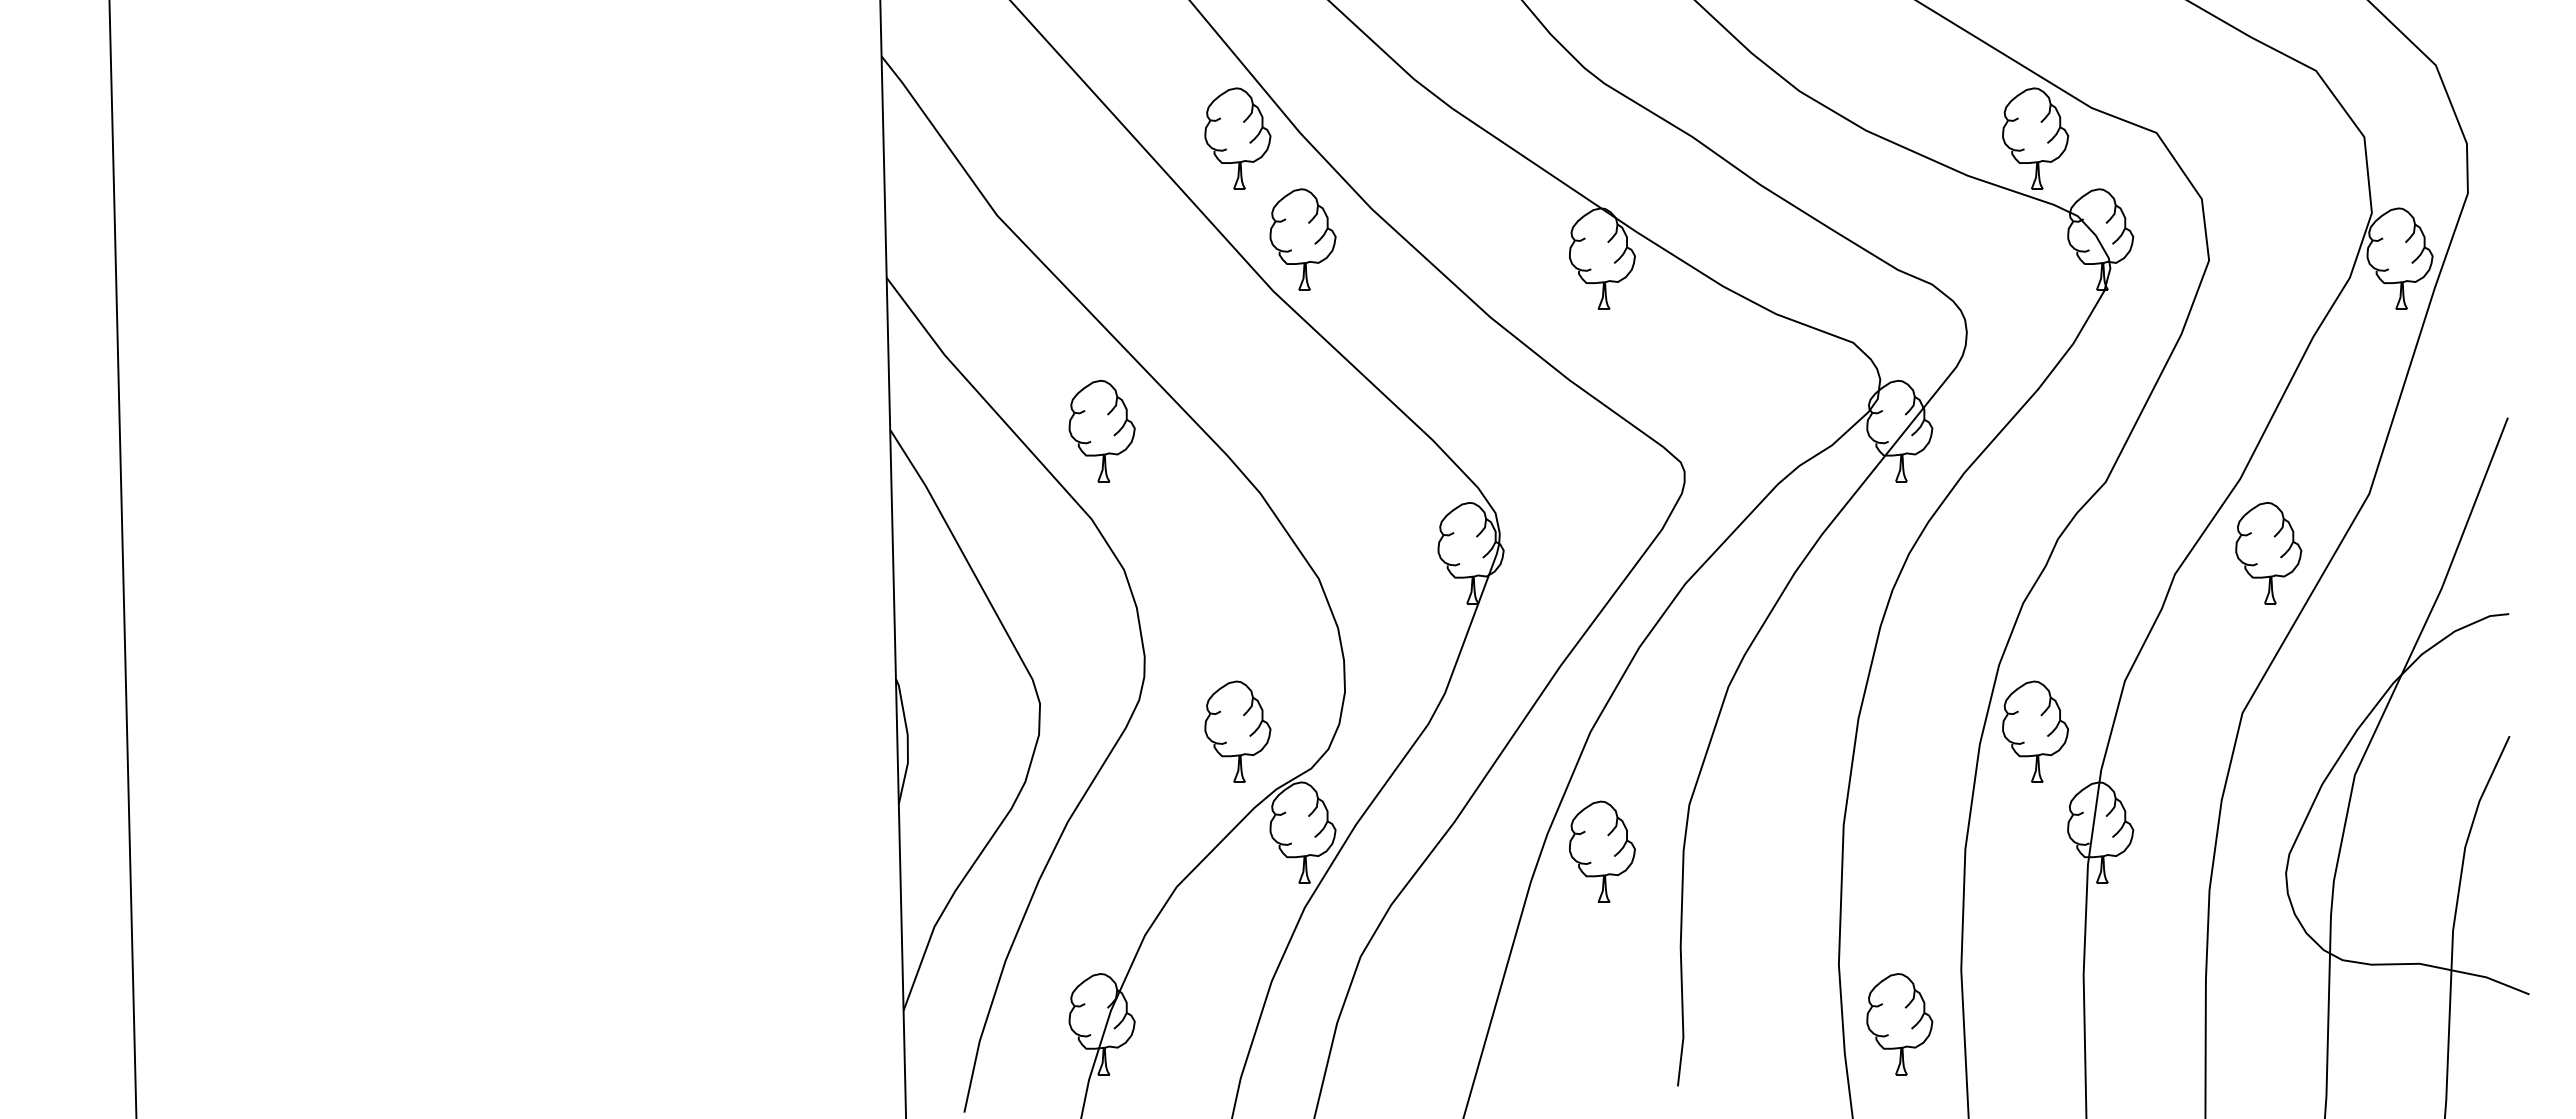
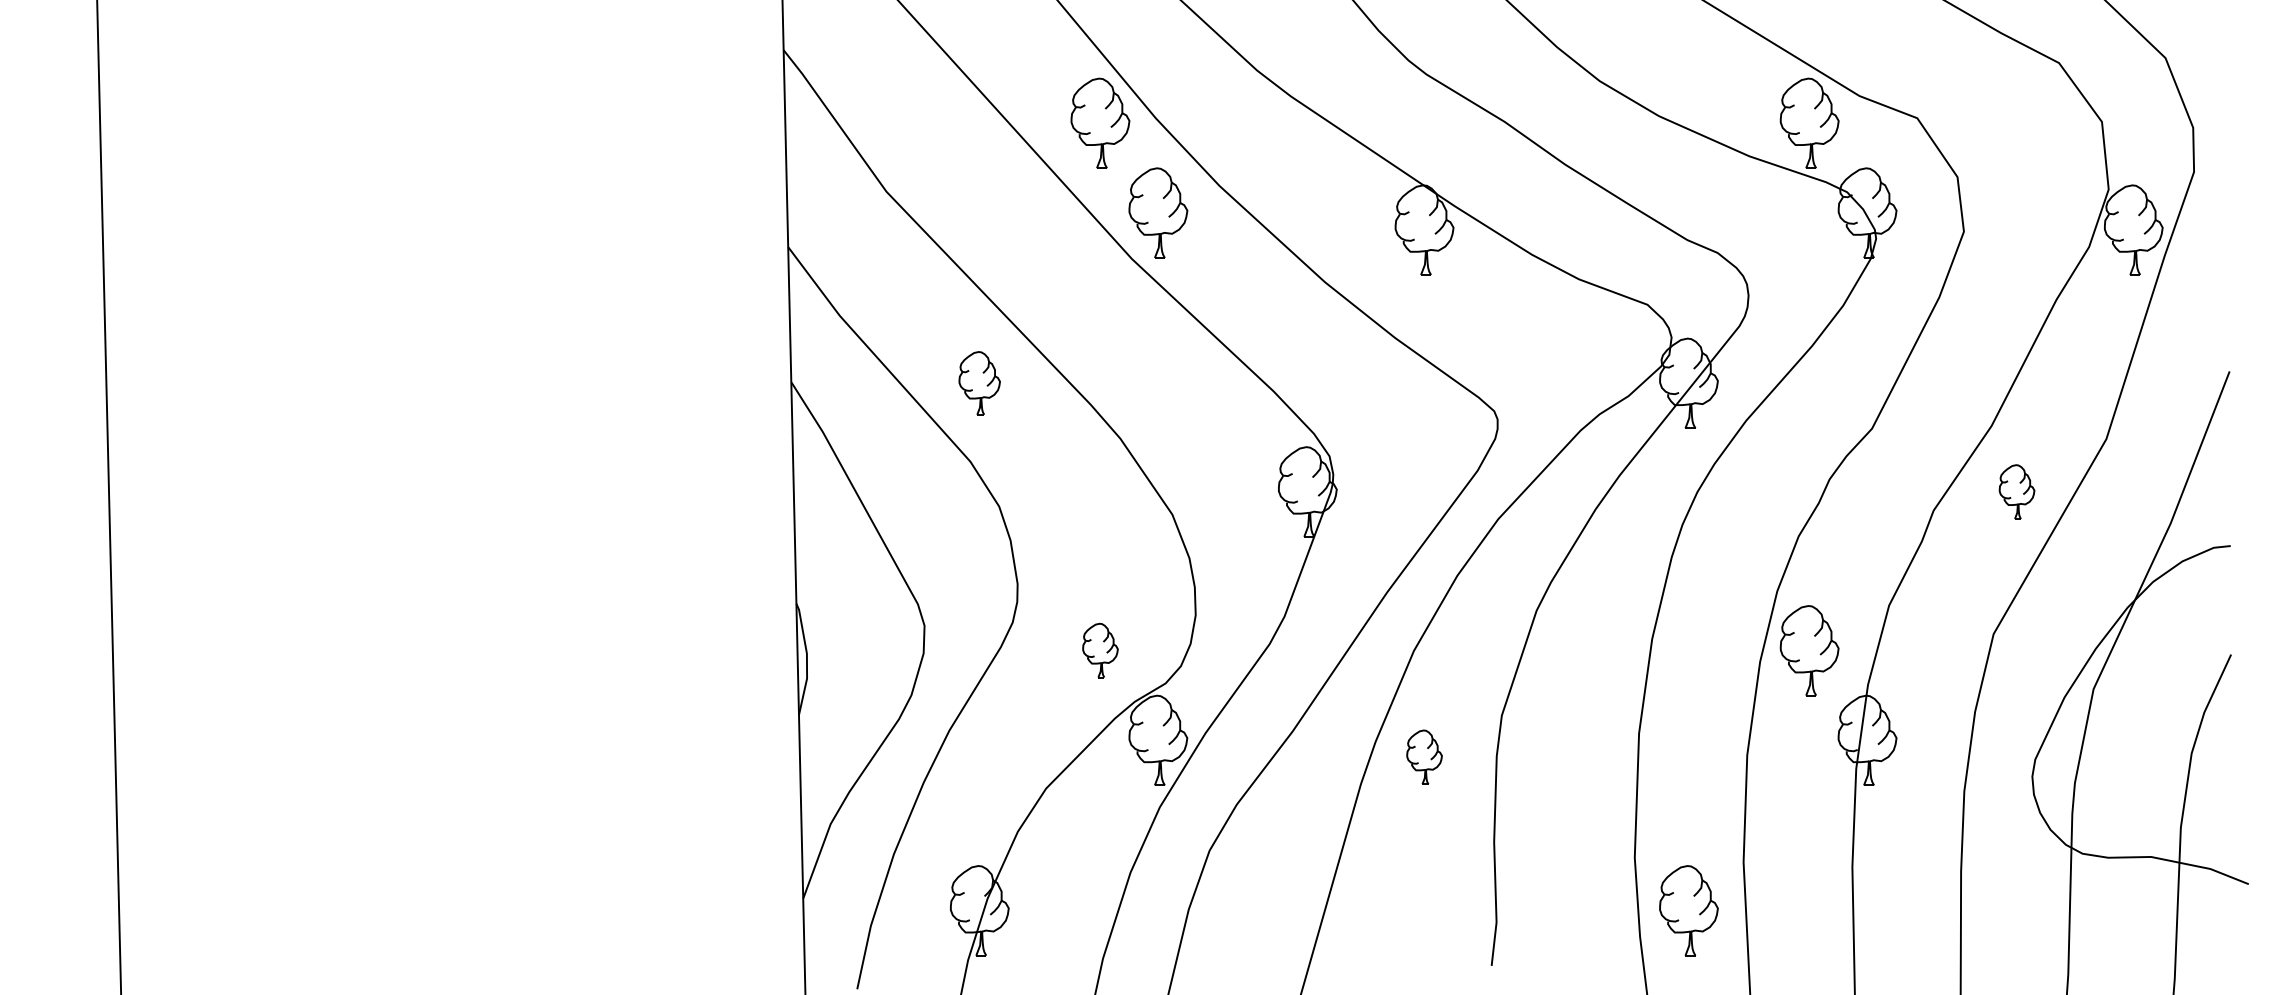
part: (1101, 430) -> (979, 382), size x0.7
part: (2268, 553) -> (2016, 492), size x0.6
part: (1237, 731) -> (1100, 650), size x0.6
part: (1602, 851) -> (1424, 757), size x0.6

